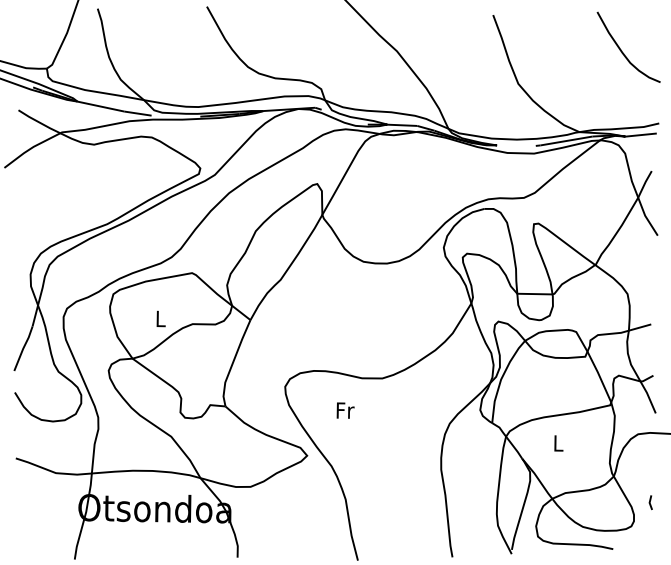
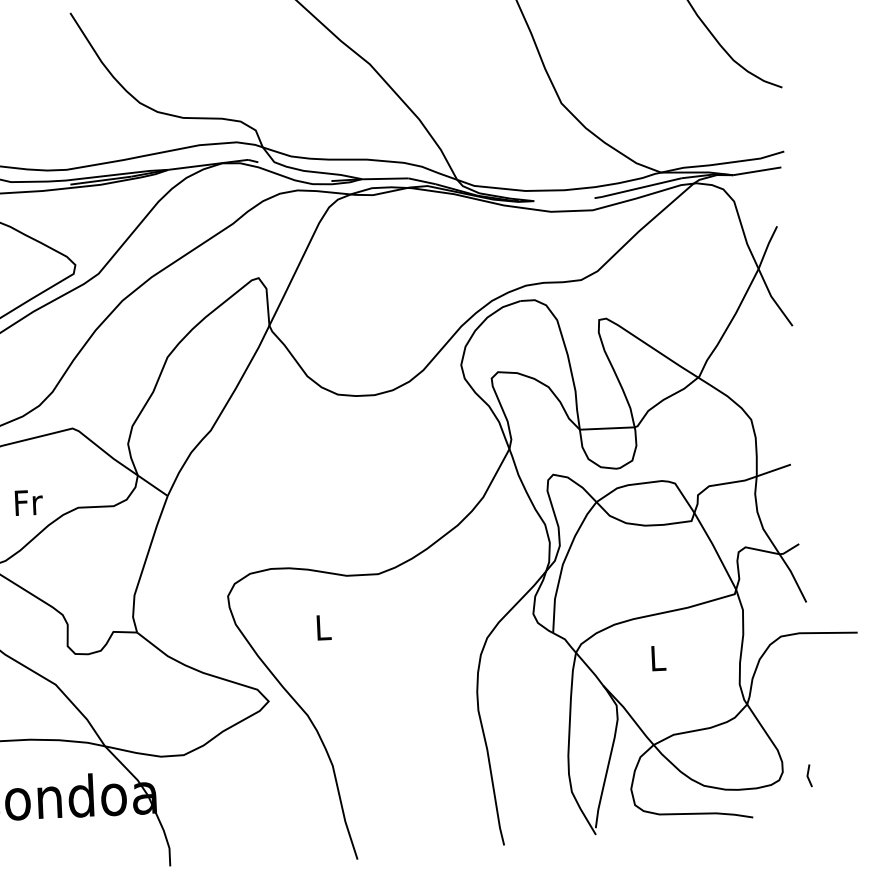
text: (161, 318) -> (29, 501), L -> Fr
text: (345, 410) -> (323, 627), Fr -> L
line: (650, 502) -> (808, 775), moved

